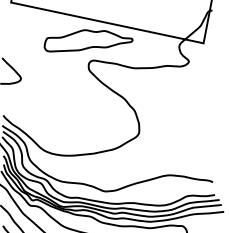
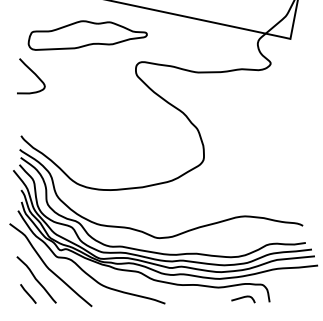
part: (88, 40) -> (87, 35), moved

